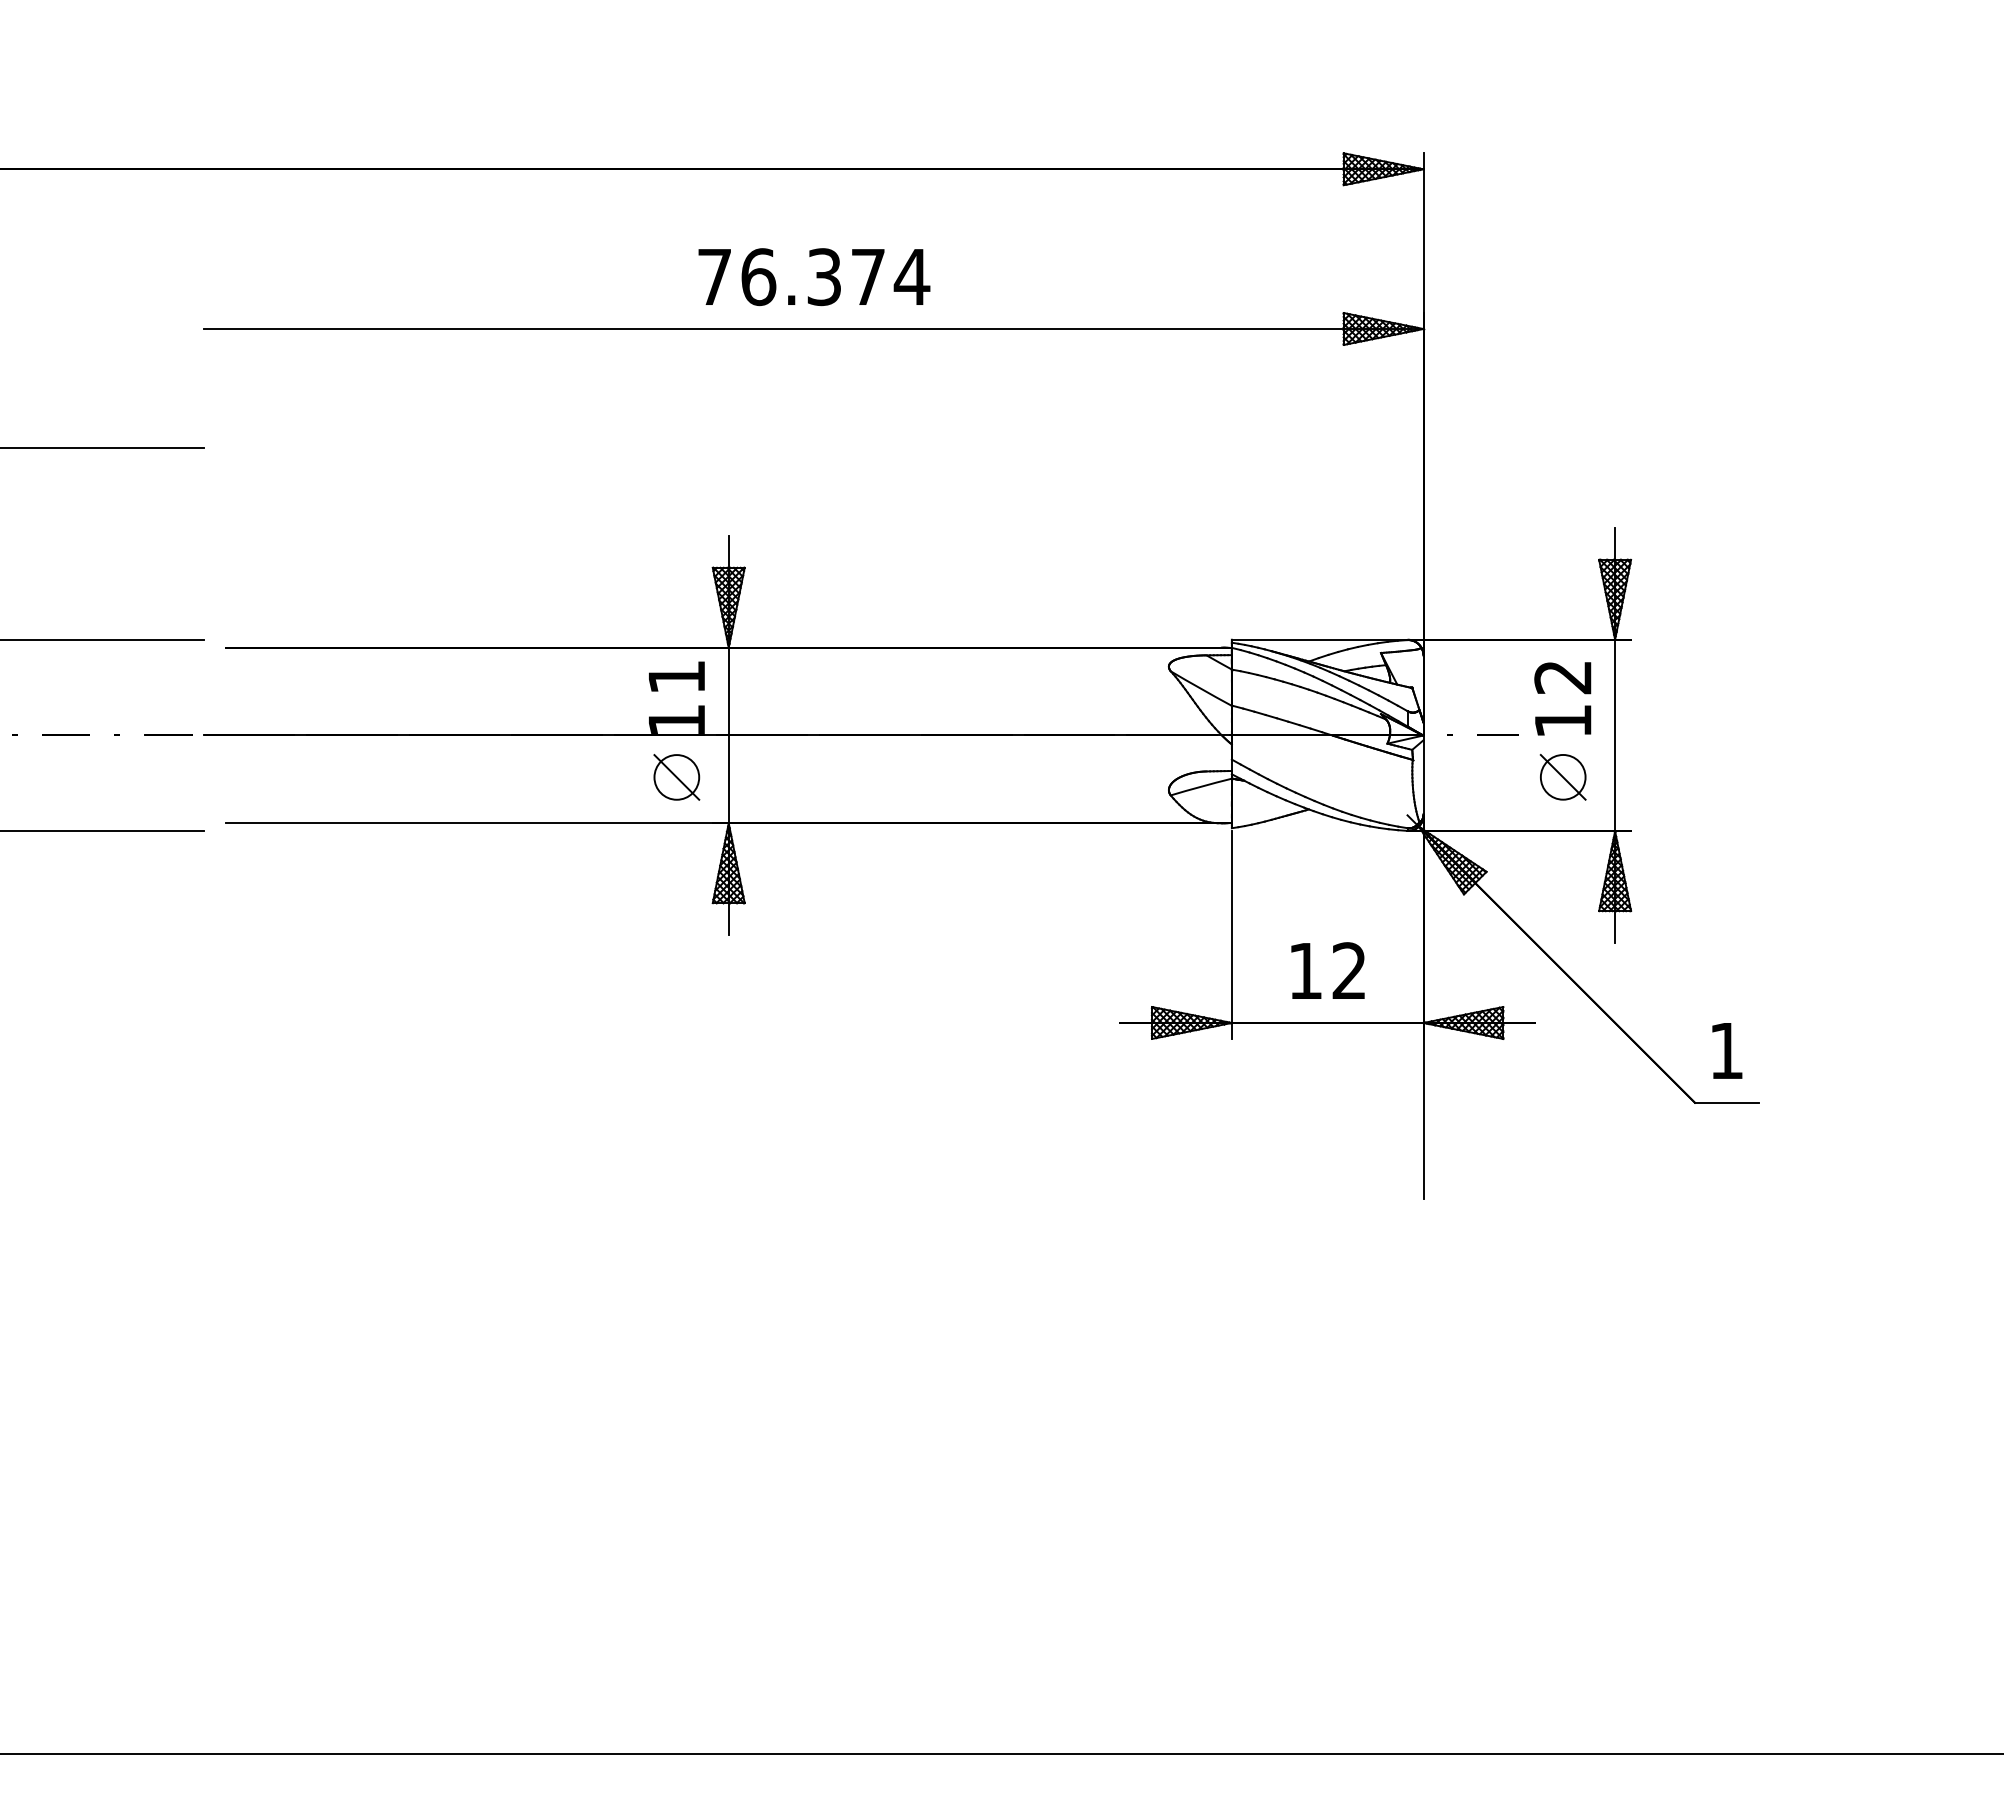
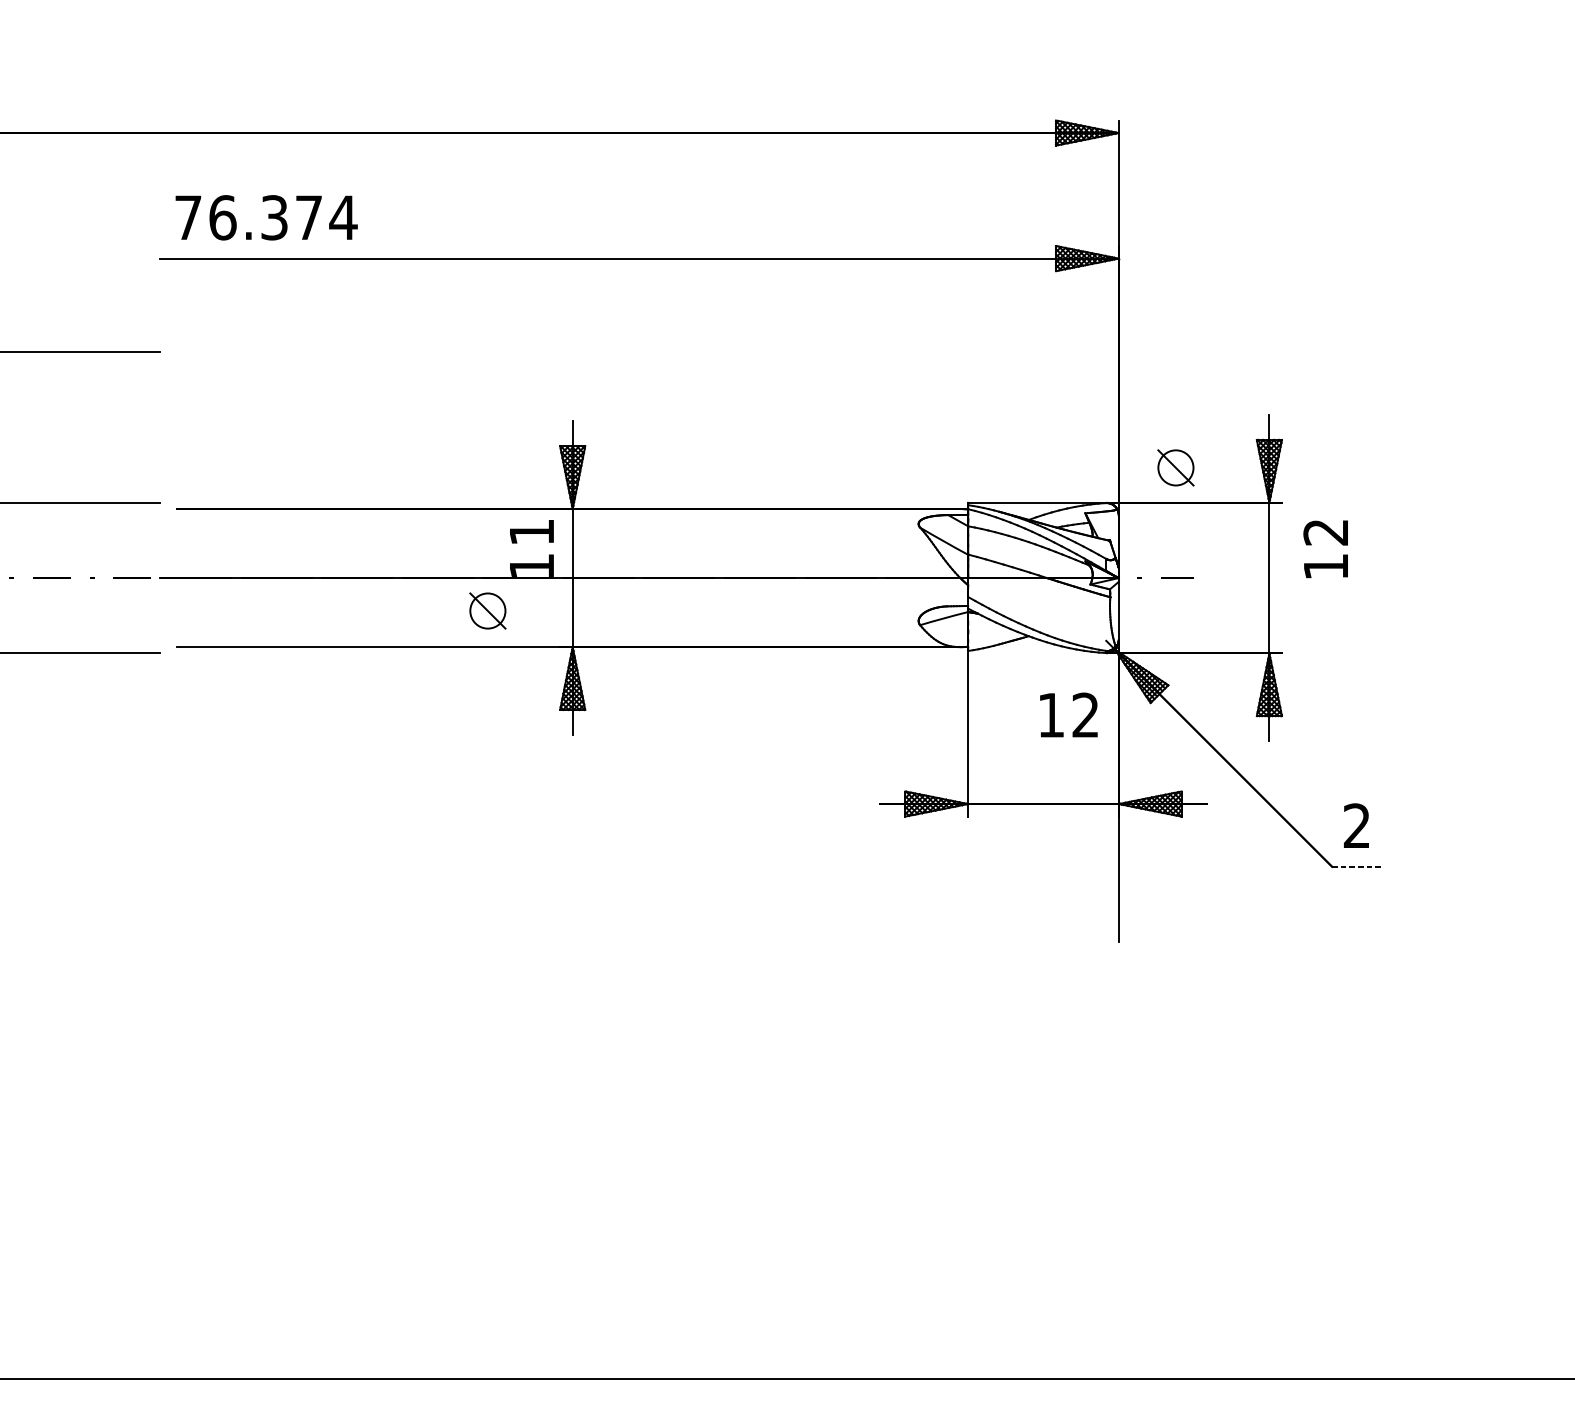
text: (814, 277) -> (266, 218), moved
text: (1562, 698) -> (1325, 549), moved
part: (676, 777) -> (487, 611), moved
part: (1562, 777) -> (1175, 468), moved
text: (1327, 970) -> (1068, 714), moved
text: (1725, 1050) -> (1356, 825), 1 -> 2
line: (1726, 1102) -> (1356, 866), solid -> dashed

